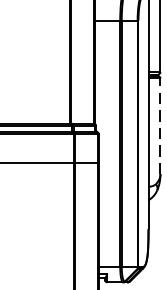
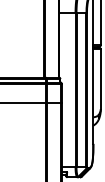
line: (159, 125) -> (100, 78), dashed -> solid

